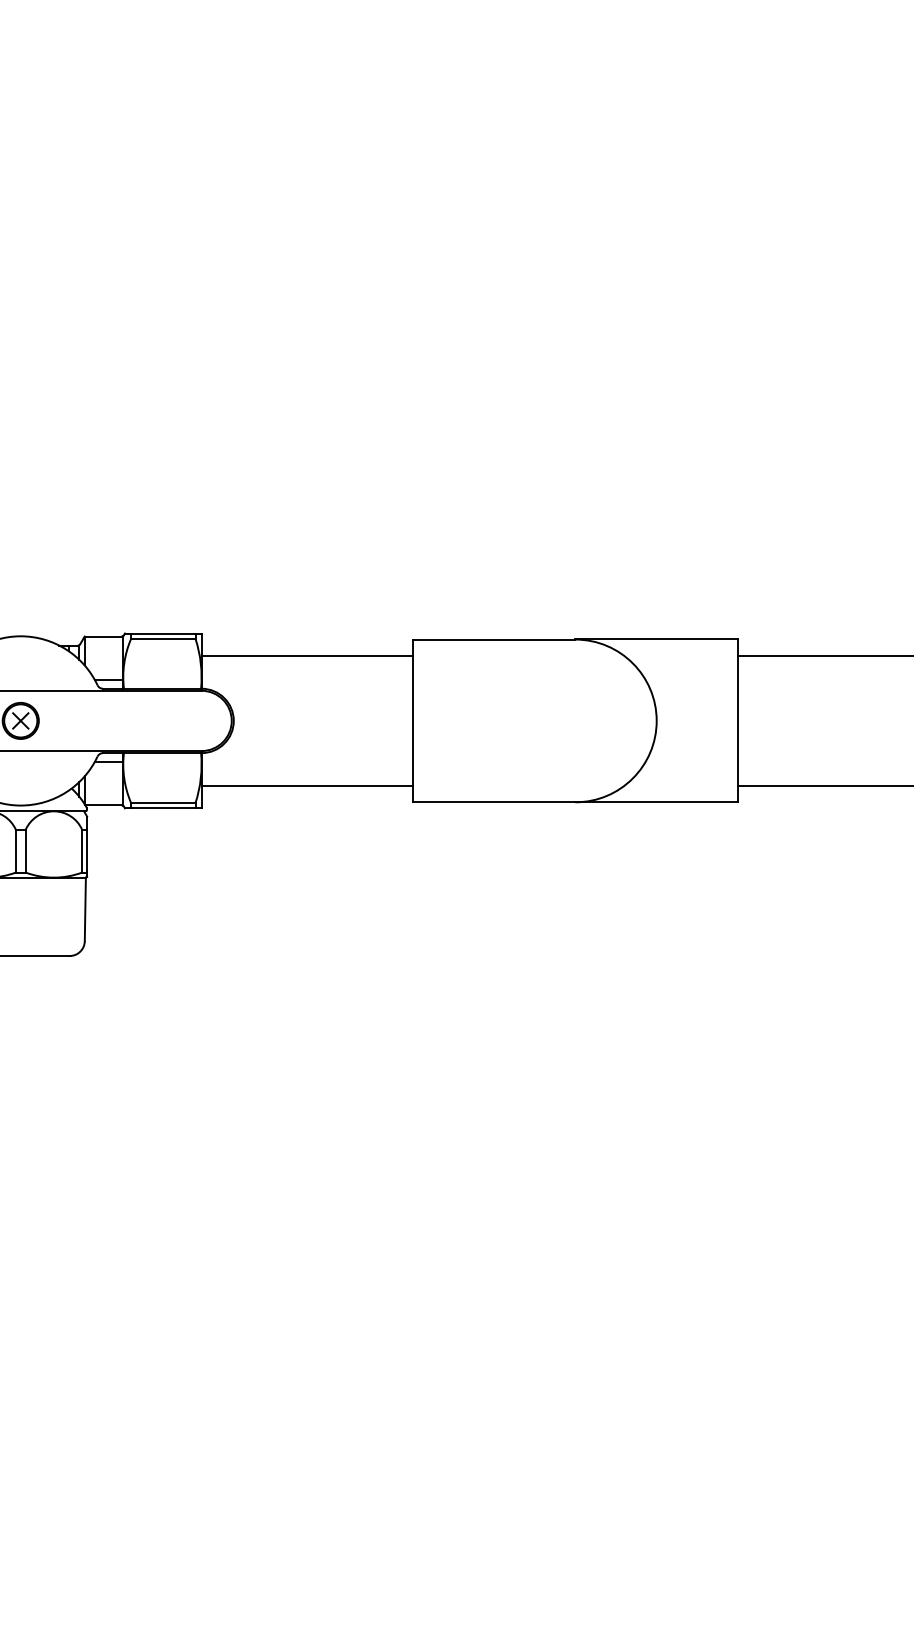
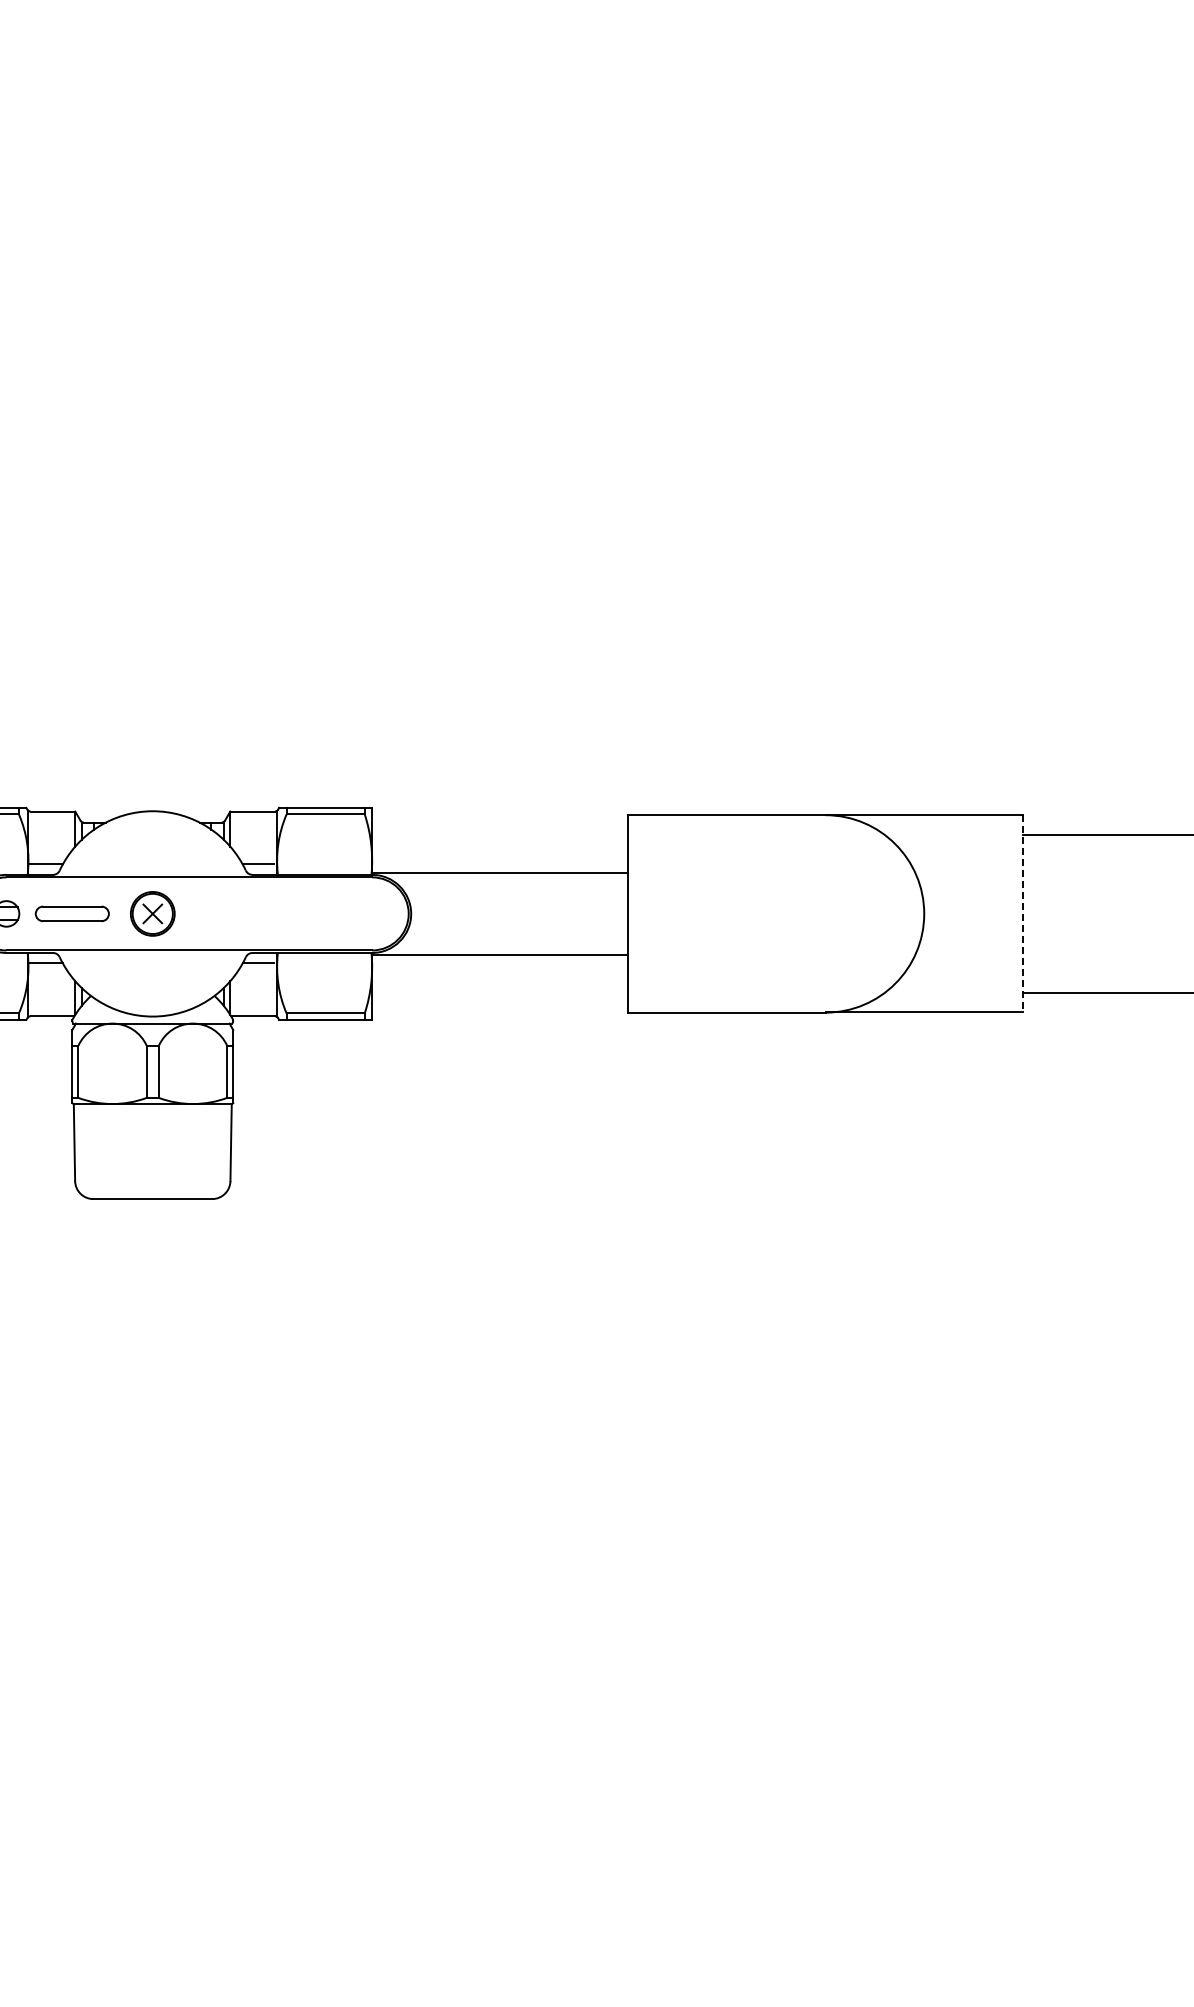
line: (307, 655) -> (500, 872), moved
line: (737, 720) -> (1022, 913), solid -> dashed
line: (307, 786) -> (500, 955), moved

